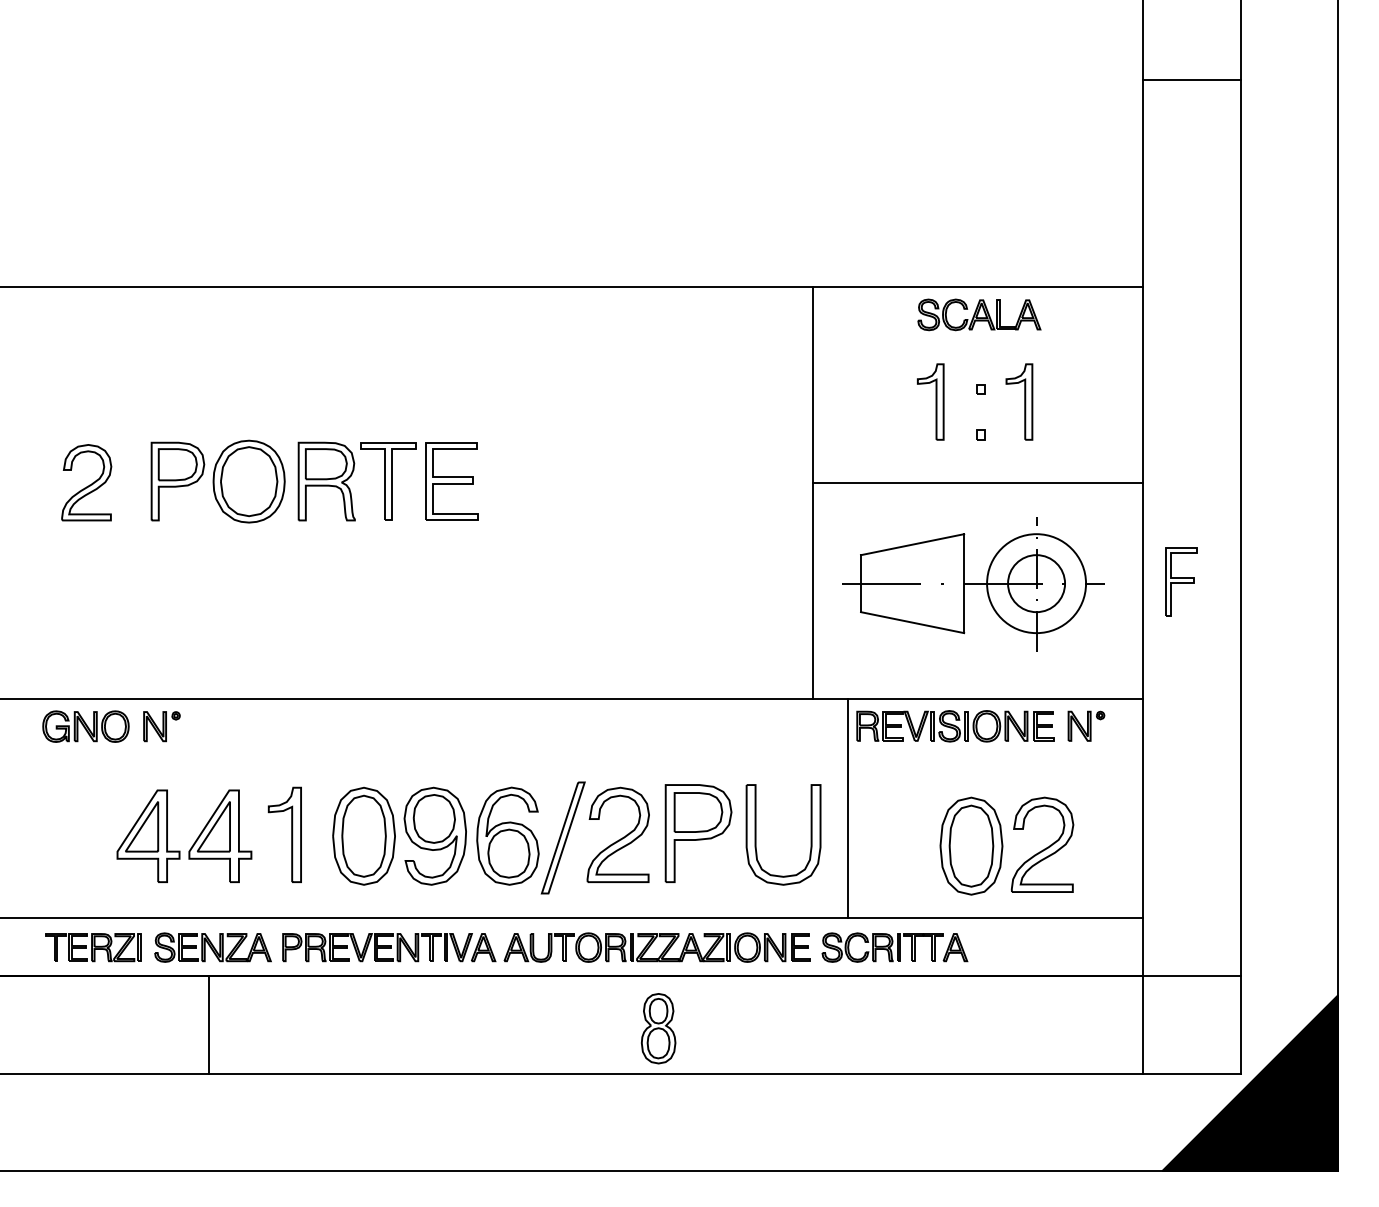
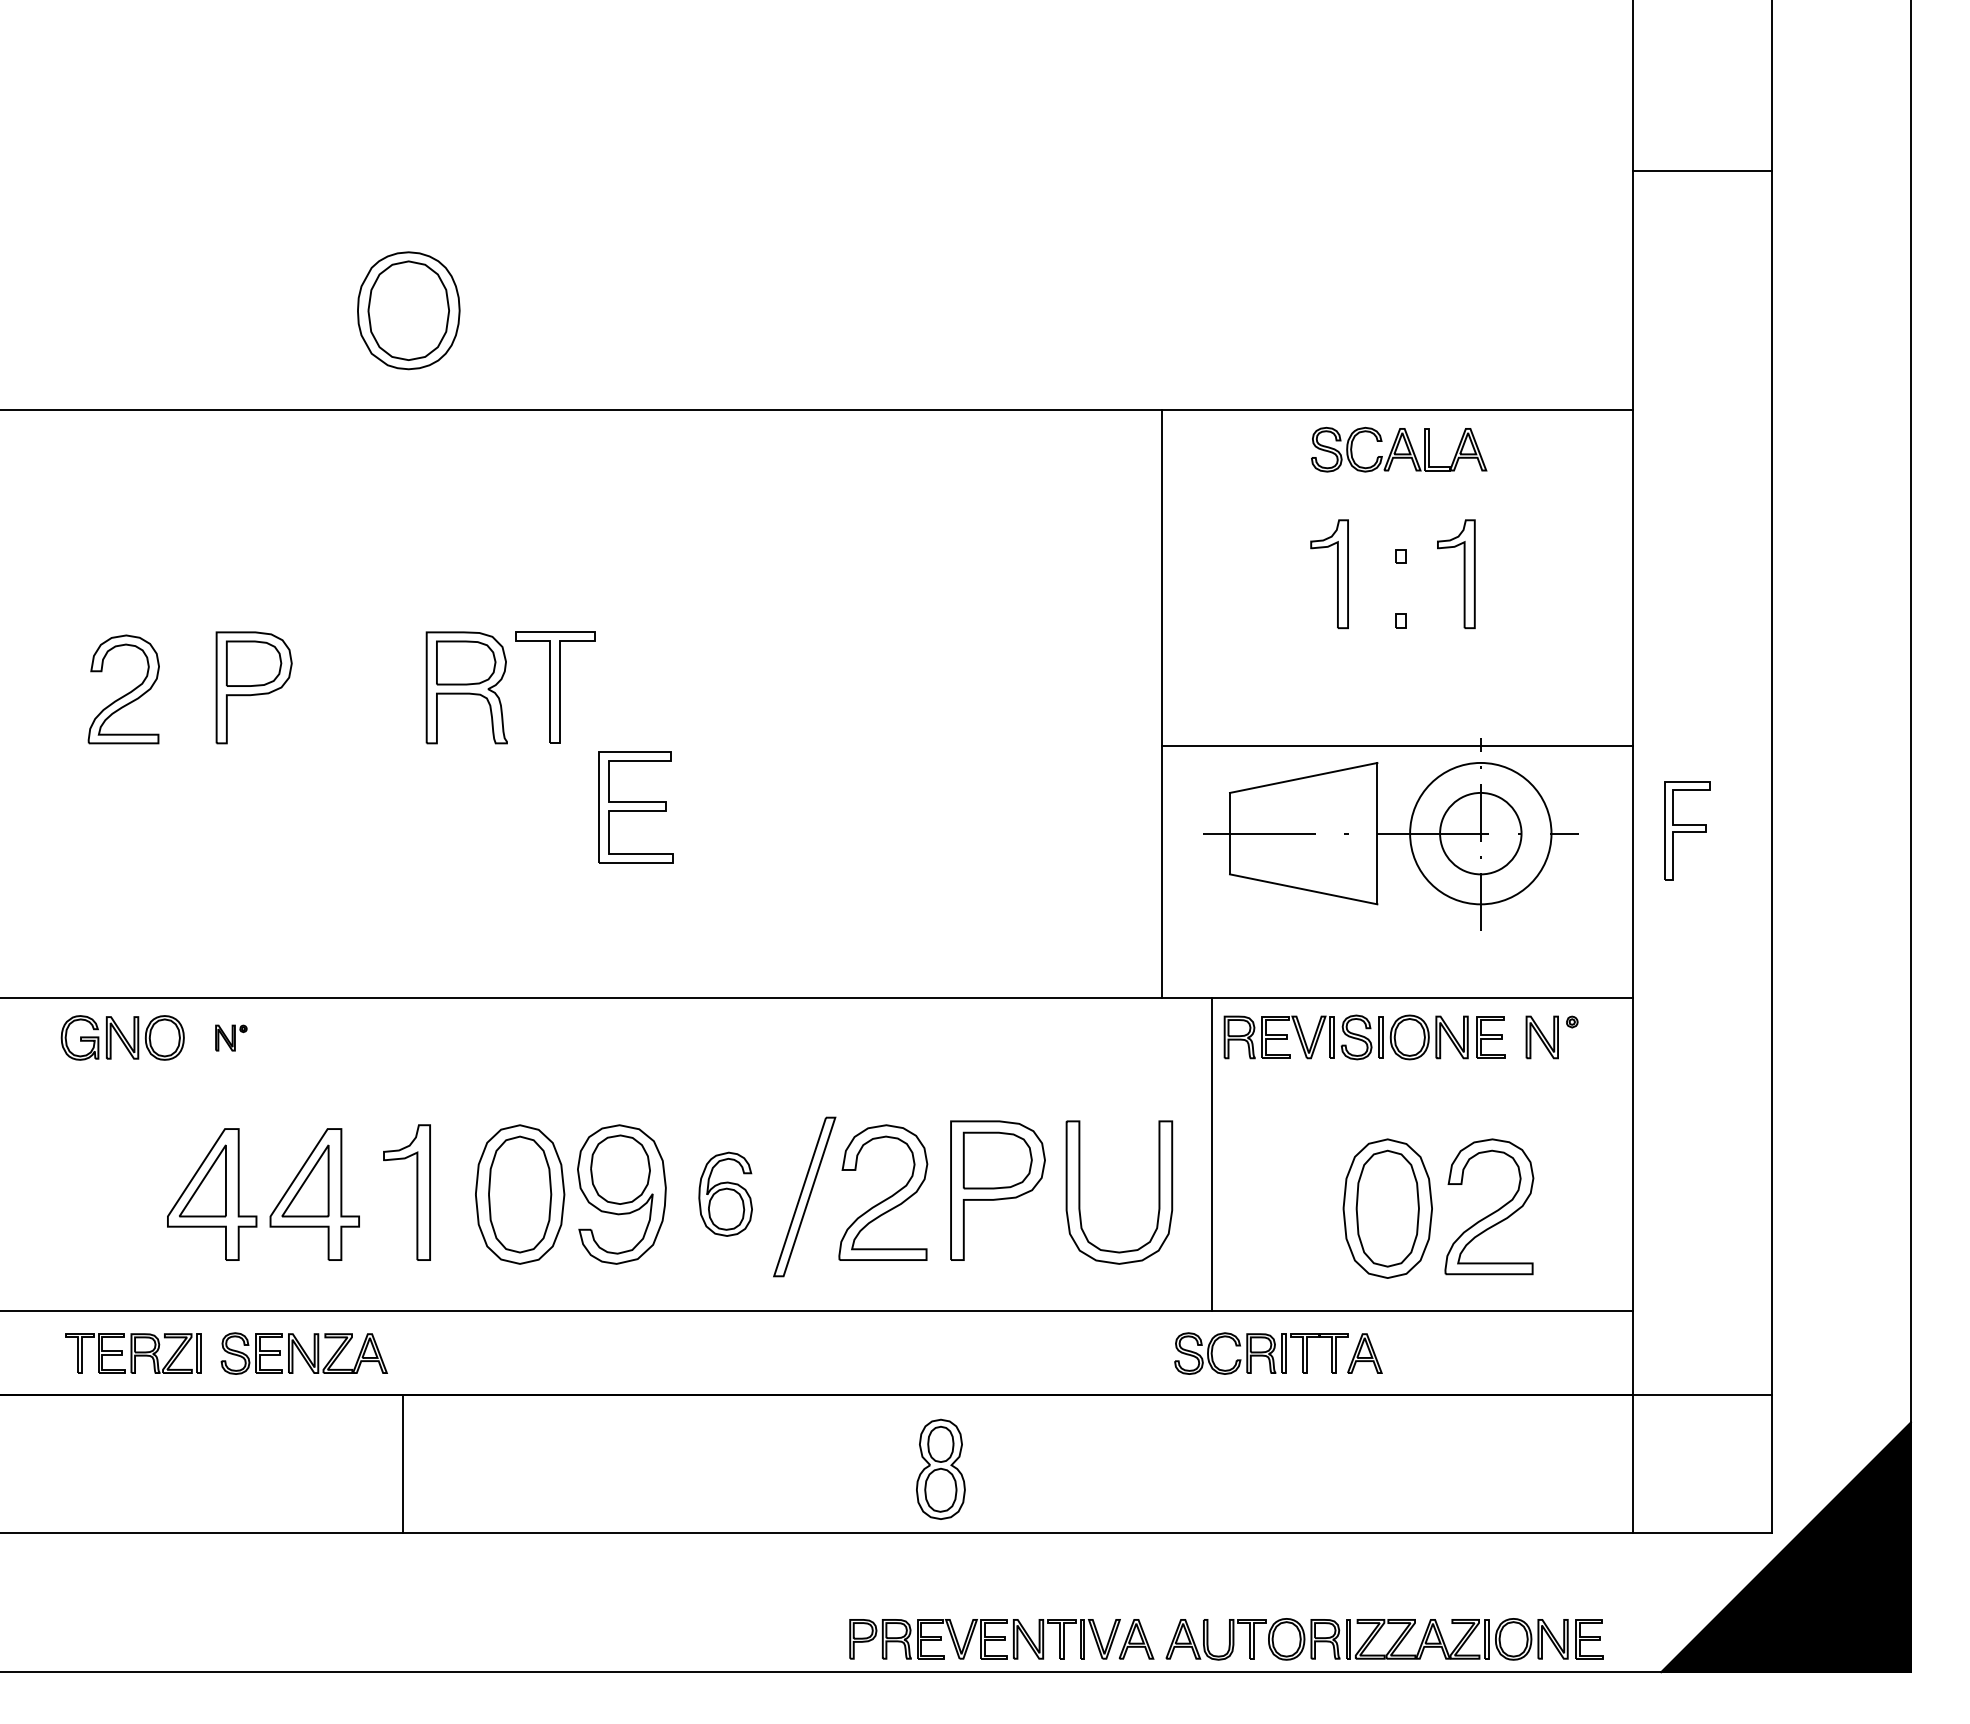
line: (1191, 79) -> (1702, 170), moved
part: (248, 481) -> (407, 310), moved
part: (451, 481) -> (634, 807), moved
line: (978, 483) -> (1397, 746), moved
part: (161, 726) -> (230, 1037), size x0.6
part: (507, 835) -> (724, 1193), size x0.6
part: (546, 947) -> (1226, 1639), moved
line: (208, 1024) -> (402, 1463), moved

